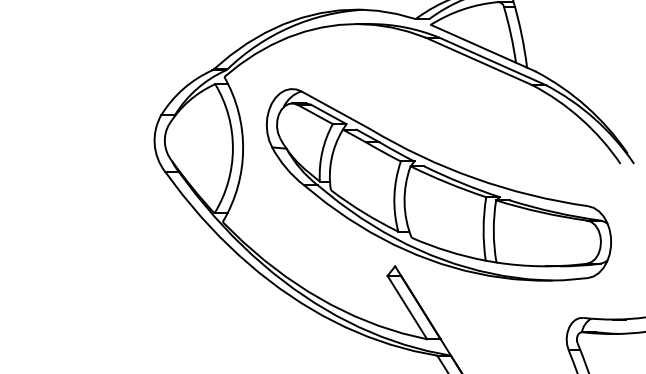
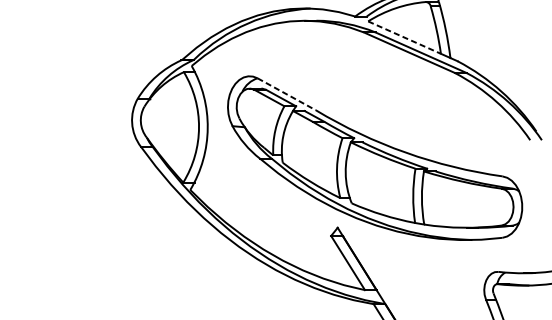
line: (473, 43) -> (404, 37), solid -> dashed
line: (335, 110) -> (286, 94), solid -> dashed

